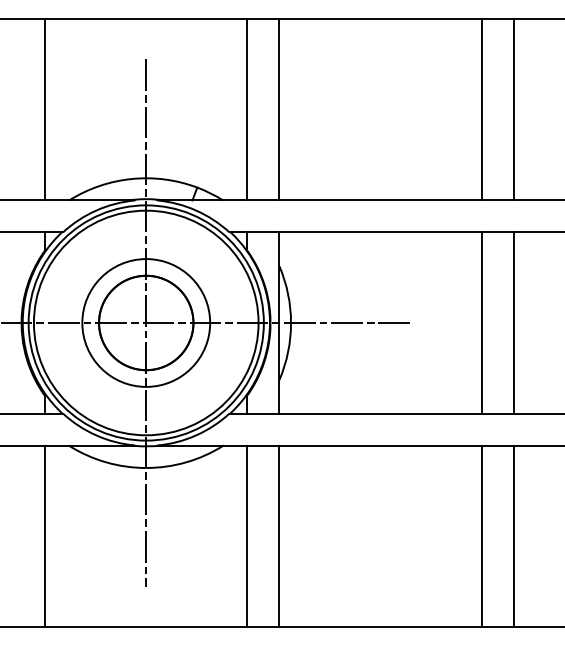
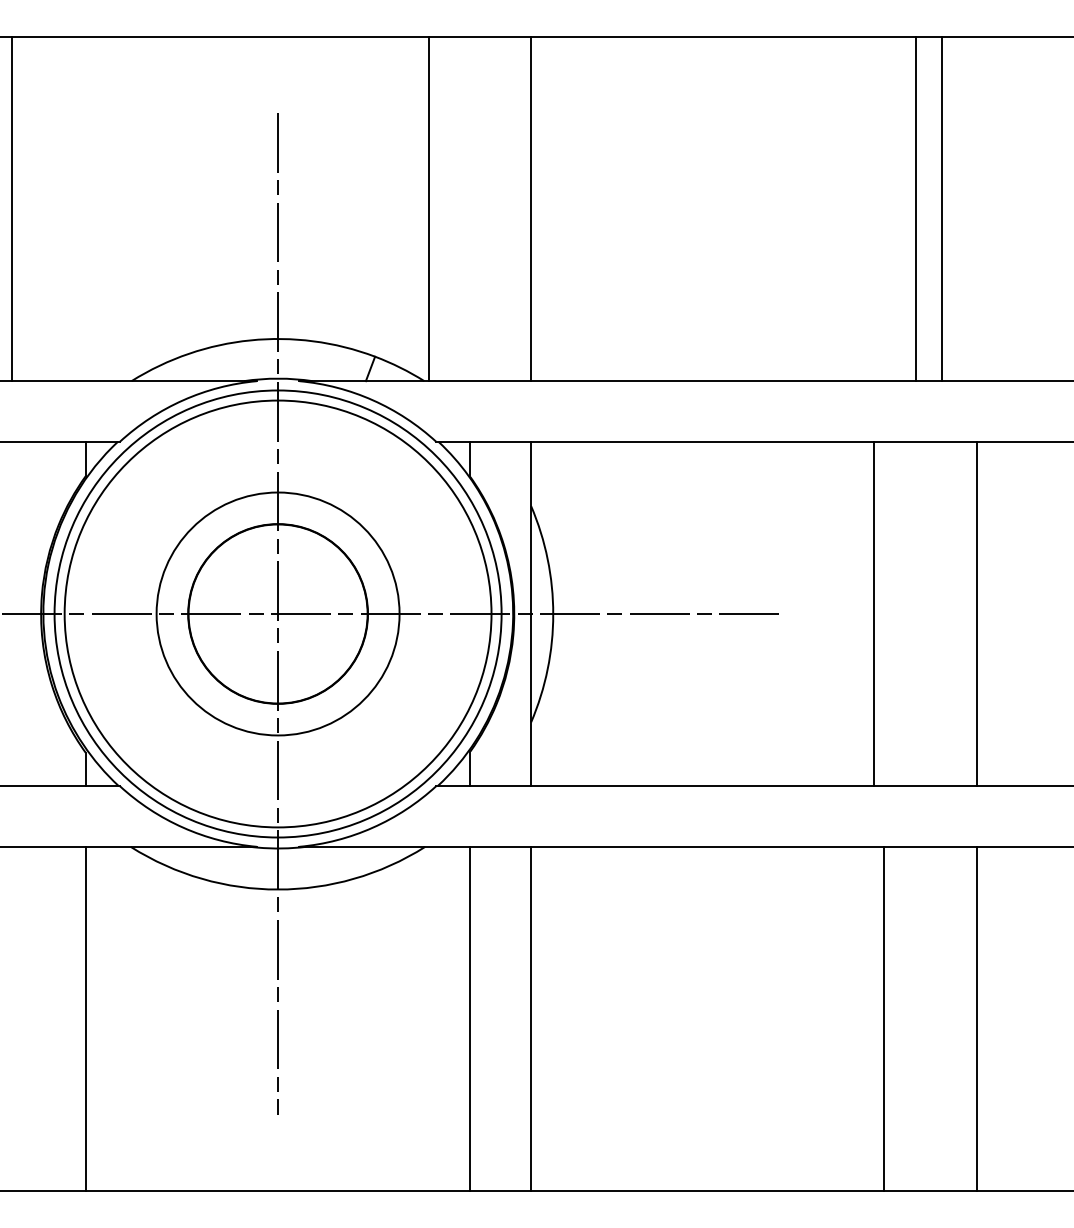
line: (45, 109) -> (12, 208), moved
line: (247, 109) -> (428, 208), moved
line: (513, 109) -> (941, 208), moved
line: (481, 322) -> (873, 613), moved
line: (481, 535) -> (882, 1017), moved

